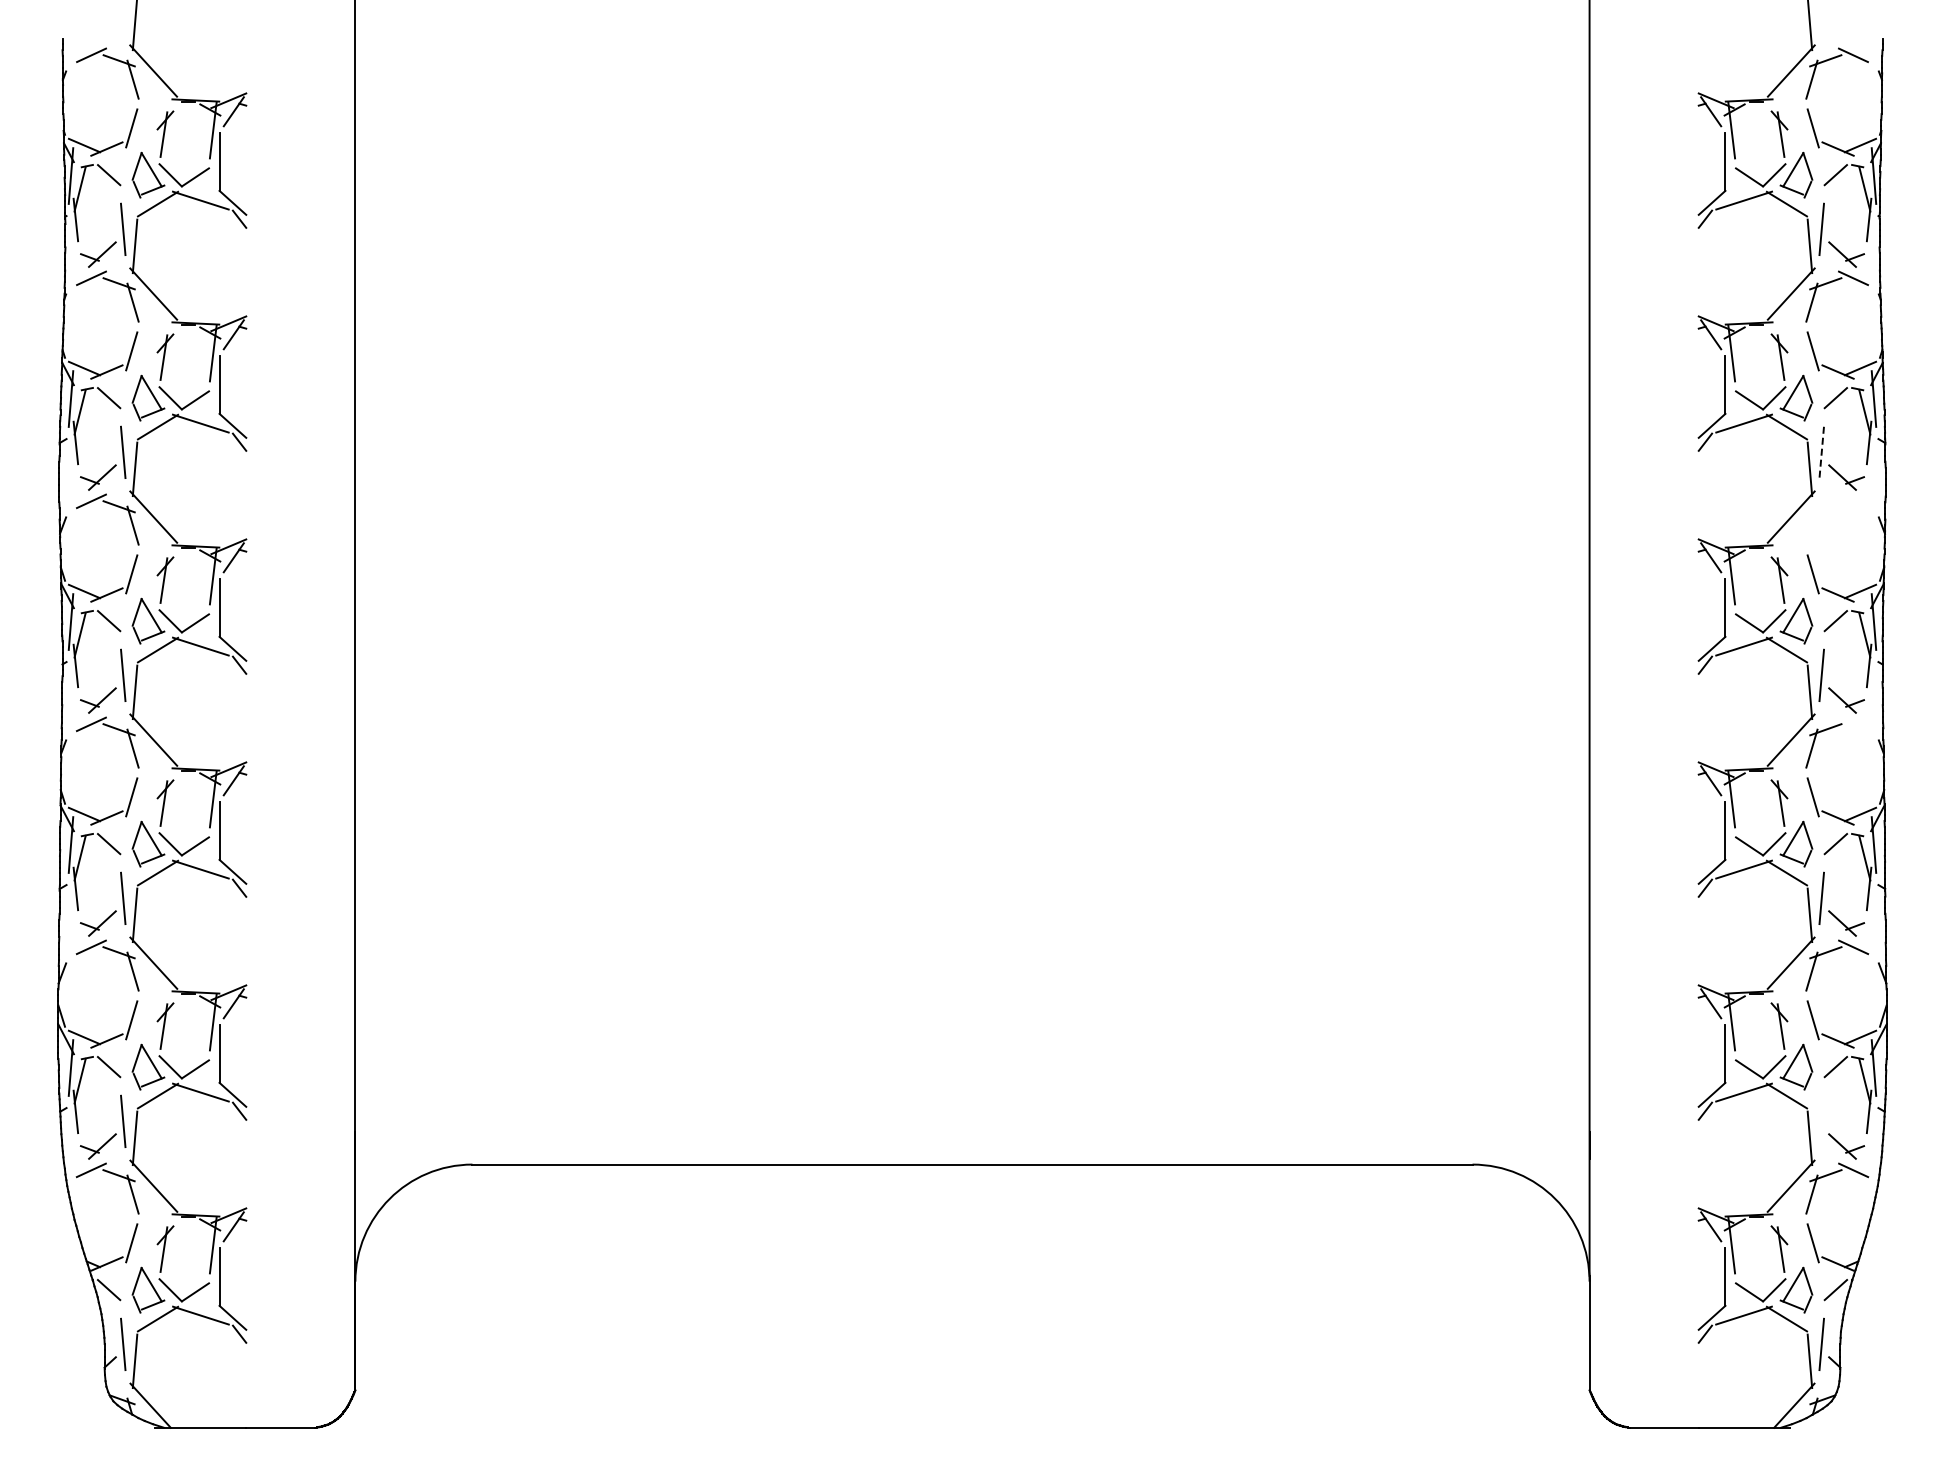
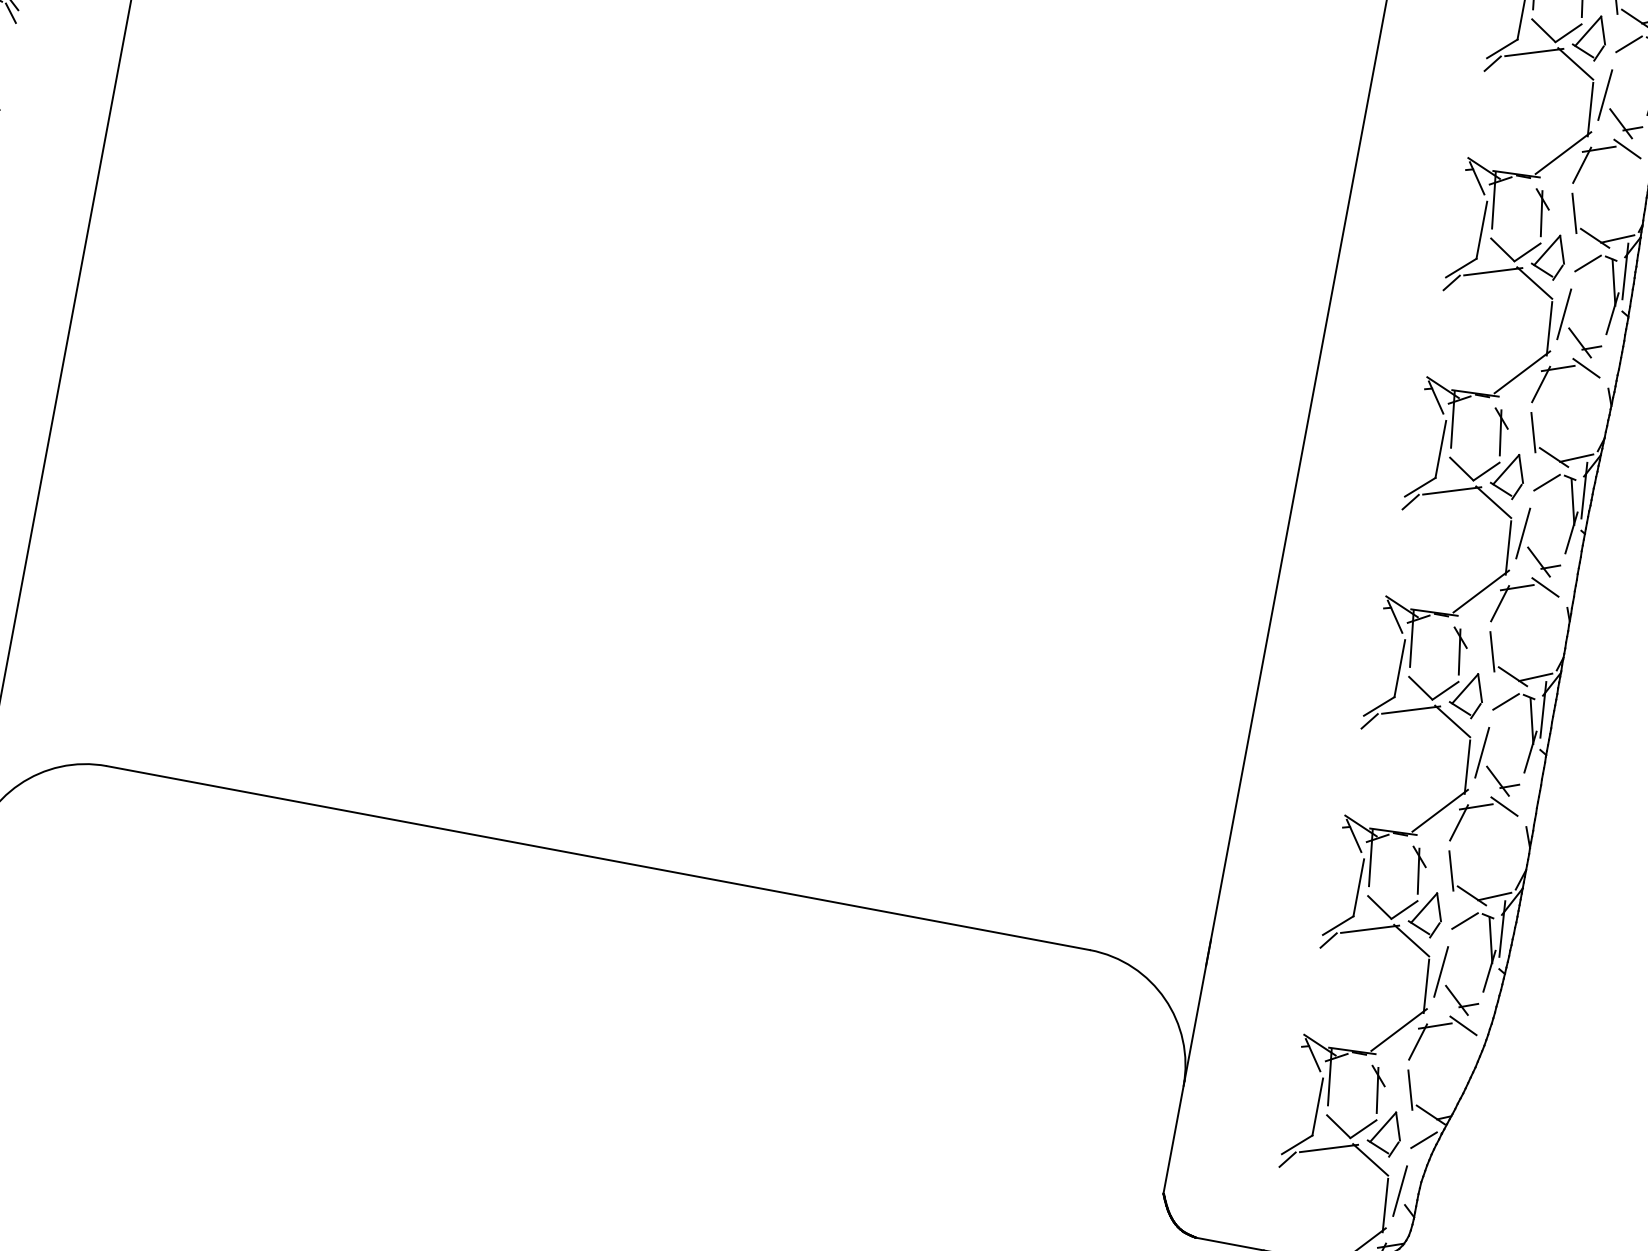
line: (1821, 452) -> (1563, 314), dashed -> solid
part: (1830, 506) -> (1562, 369), added
line: (1853, 724) -> (1545, 587), added
line: (1821, 1121) -> (1440, 971), added

